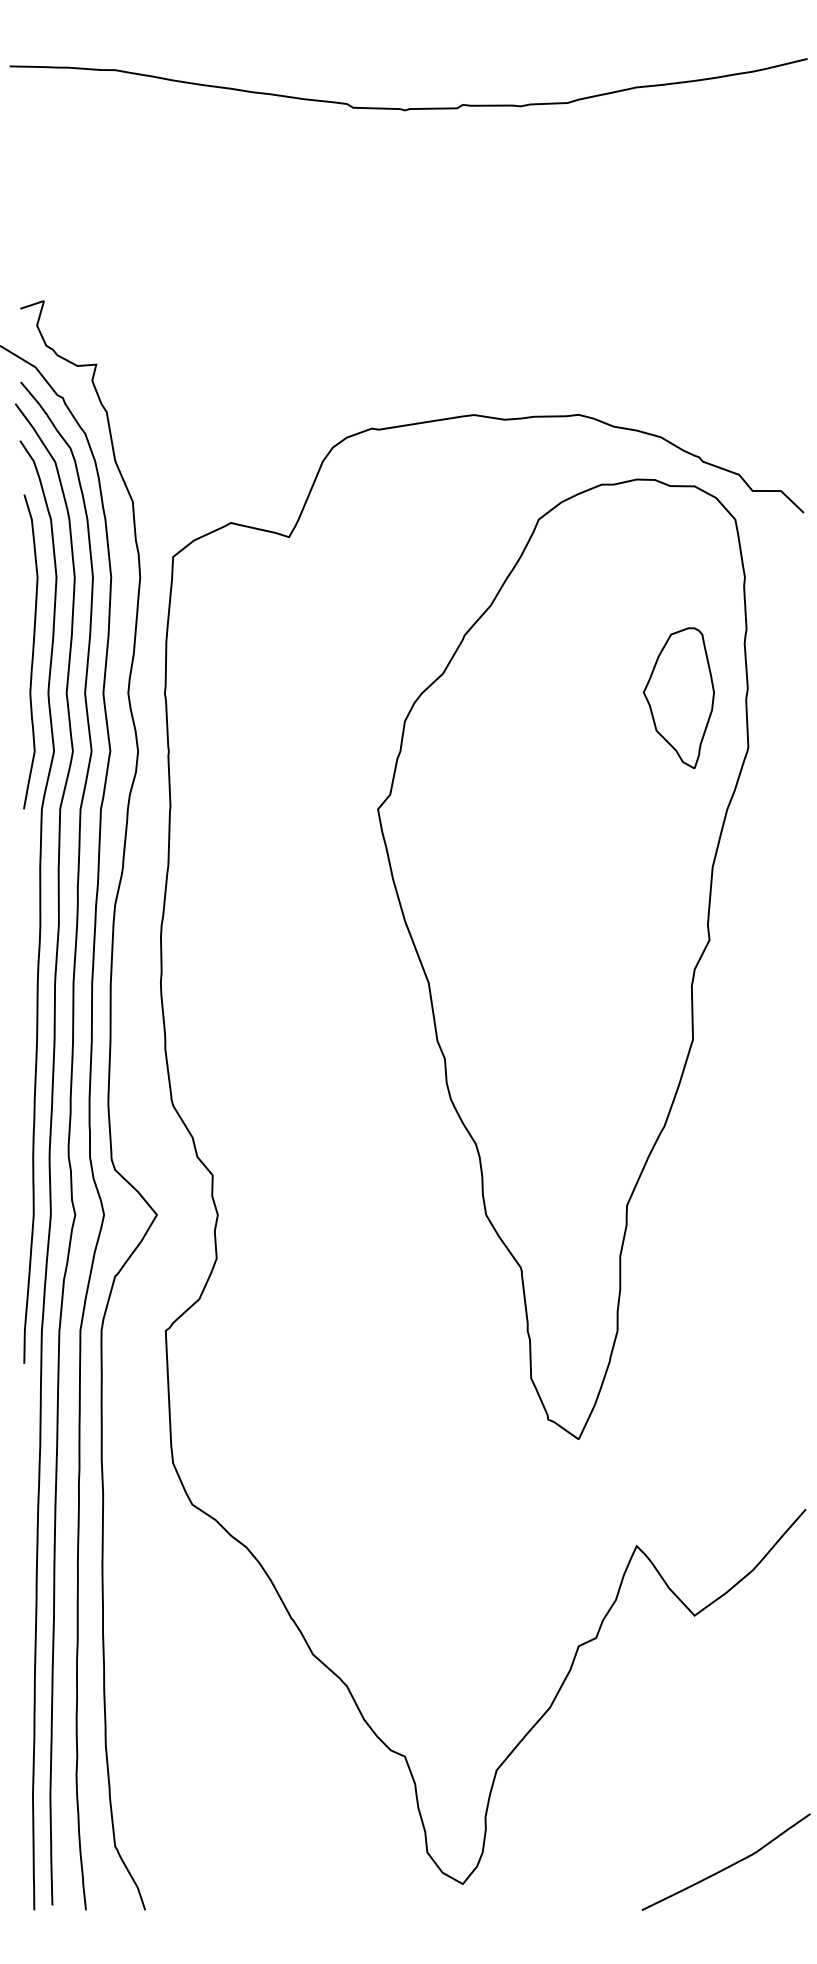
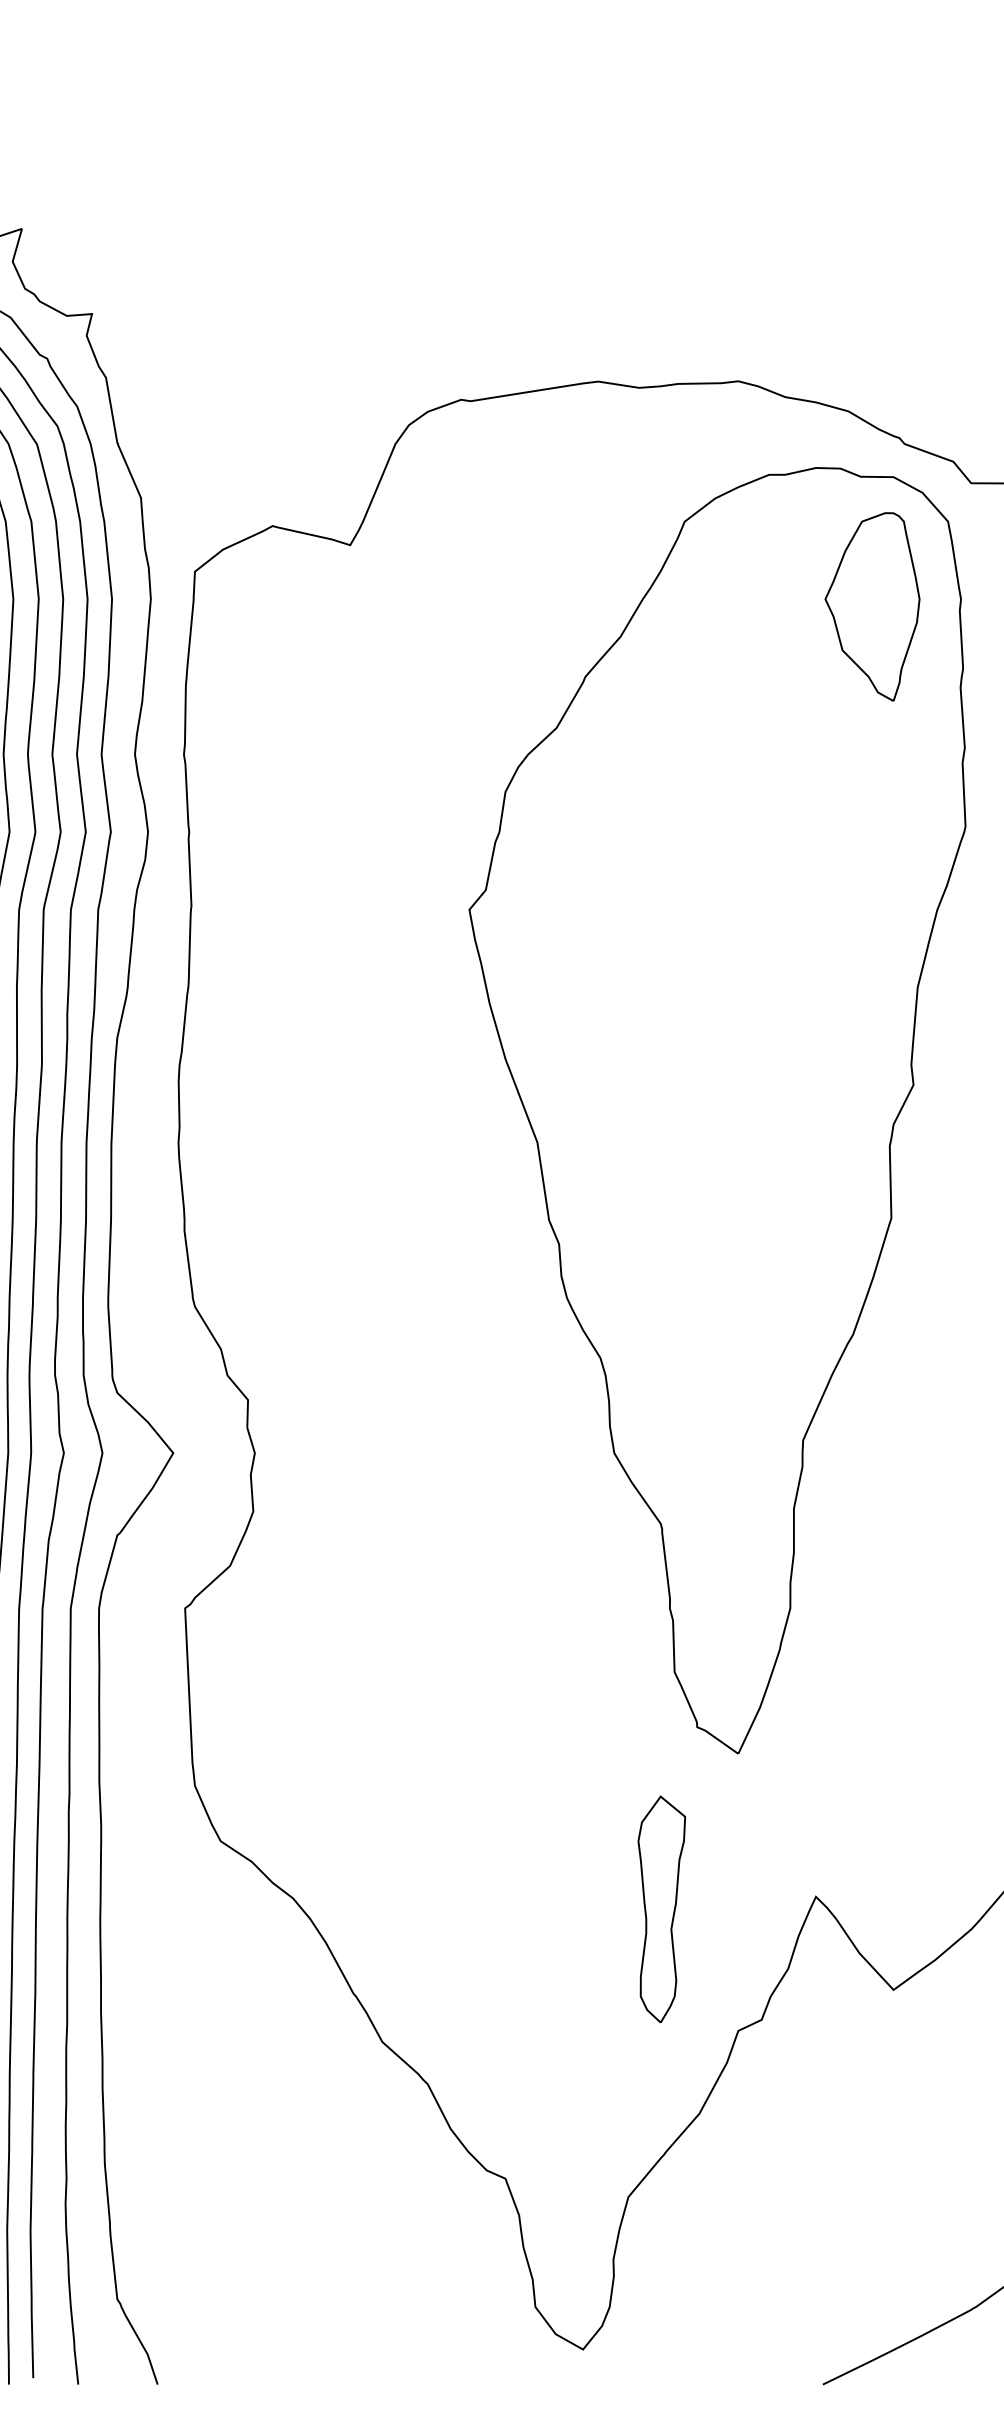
part: (678, 697) -> (871, 605), moved
part: (521, 1555) -> (661, 1909), added

